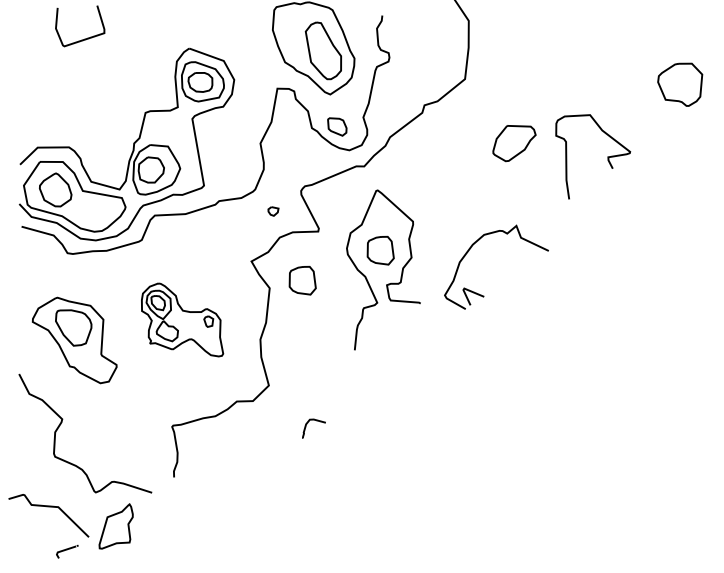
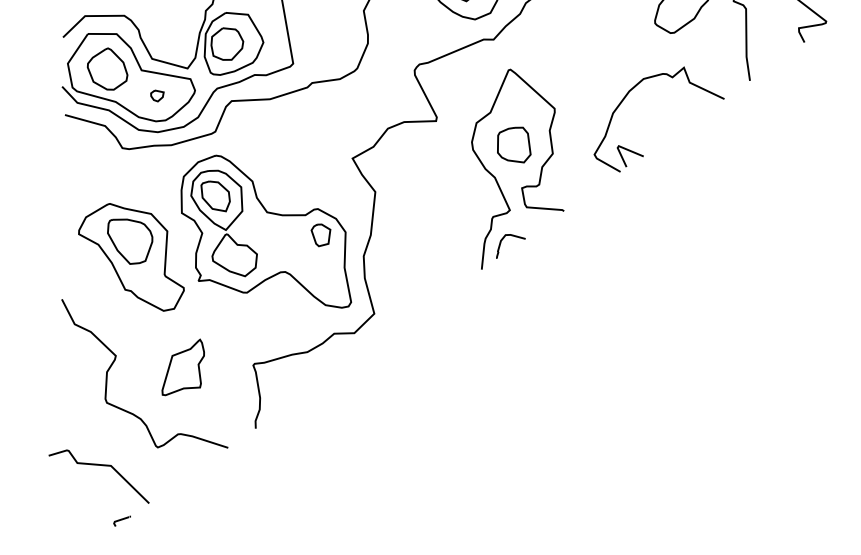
part: (273, 211) -> (157, 96), moved
part: (478, 241) -> (636, 87), moved
part: (302, 280) -> (416, 182), removed
part: (182, 319) -> (266, 231), size x1.67
curve: (308, 423) -> (503, 239), moved
part: (115, 526) -> (182, 367), moved
part: (67, 550) -> (122, 520), size x0.62

